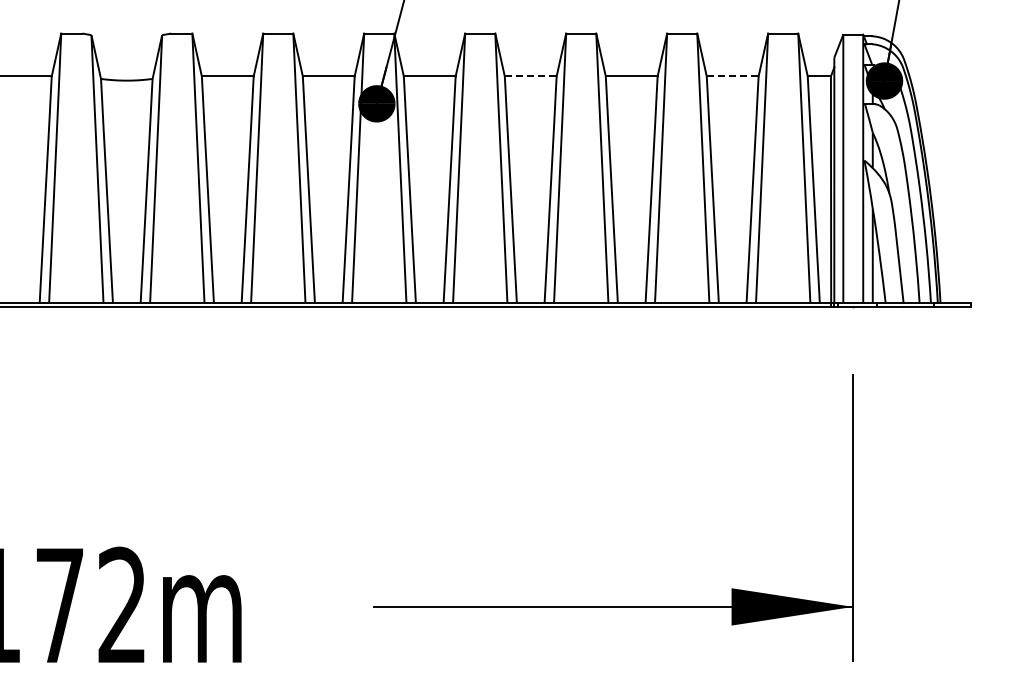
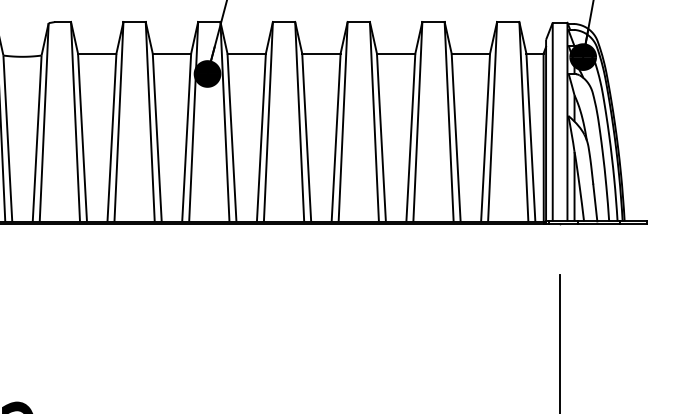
line: (530, 76) -> (321, 53), dashed -> solid
line: (732, 76) -> (470, 53), dashed -> solid

